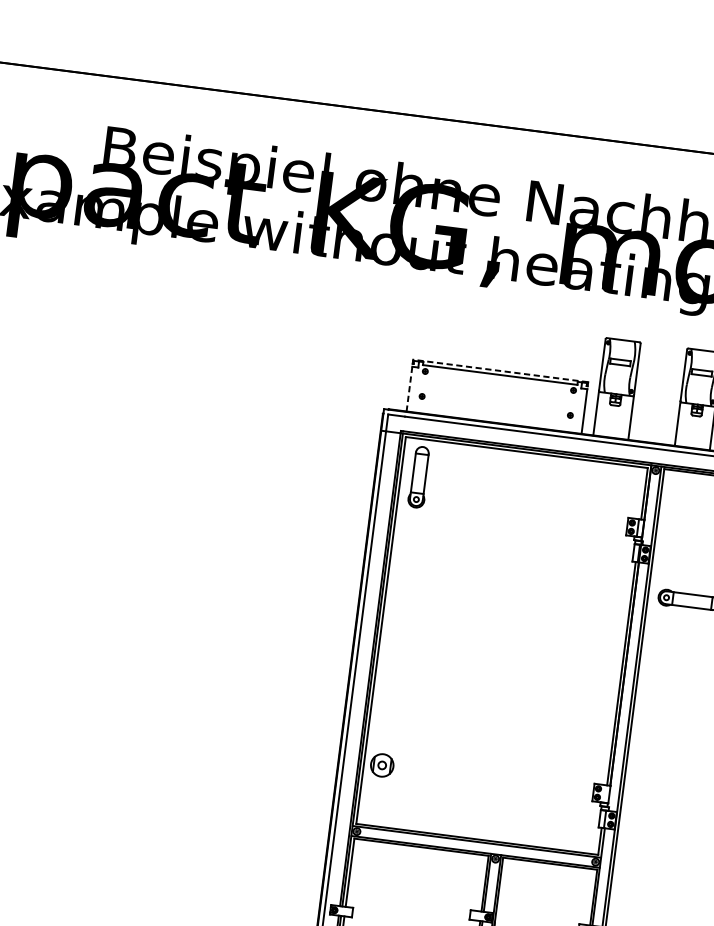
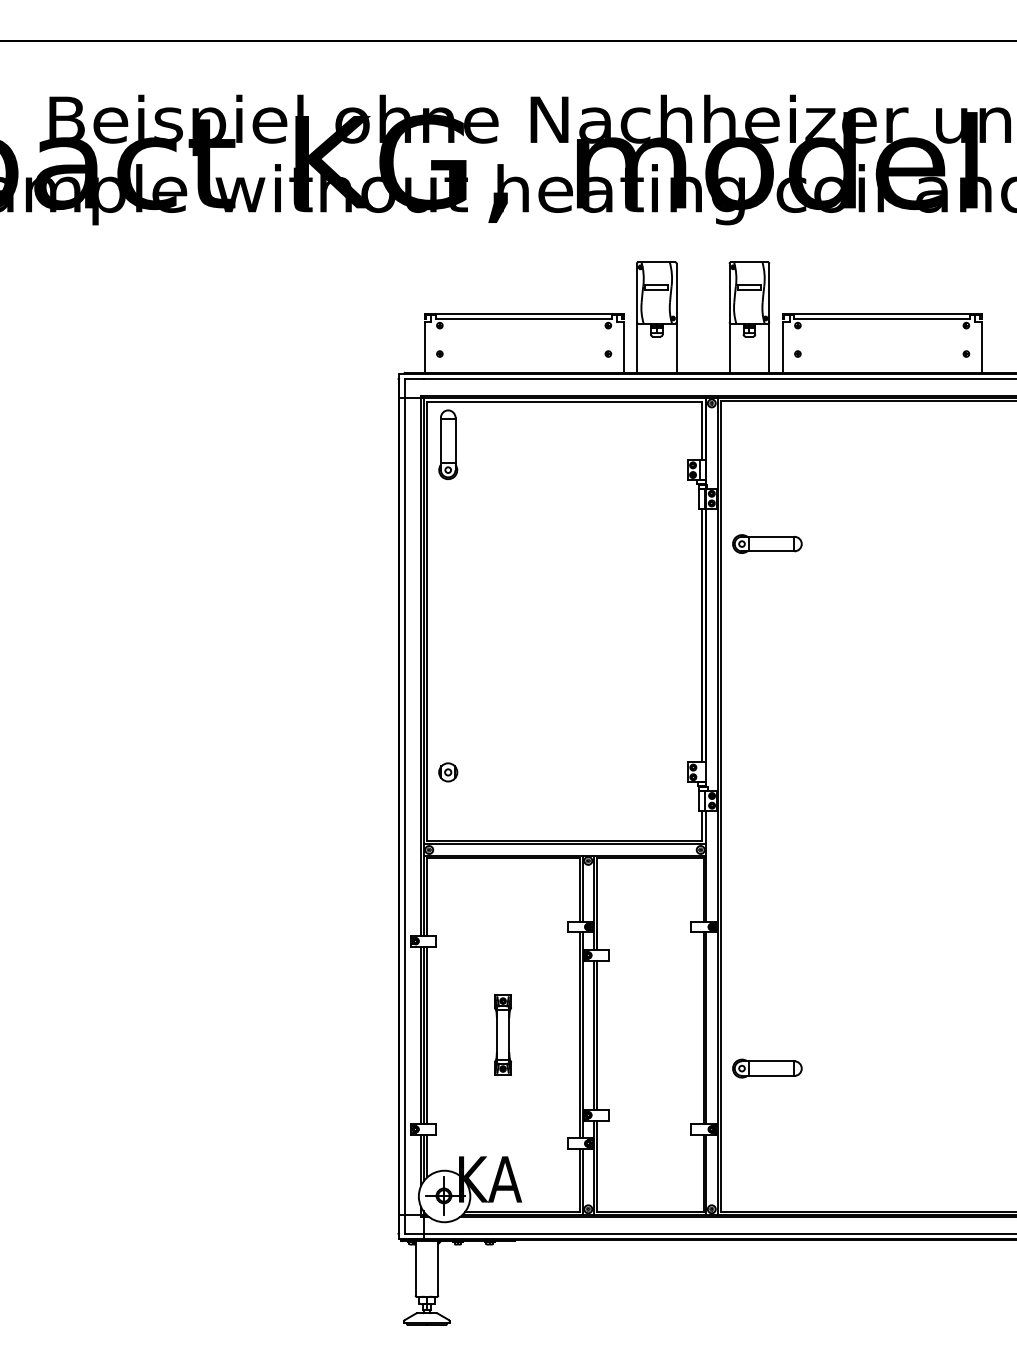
line: (500, 371) -> (523, 314), dashed -> solid
line: (409, 389) -> (424, 348), dashed -> solid
part: (382, 765) -> (448, 772), size x0.71

